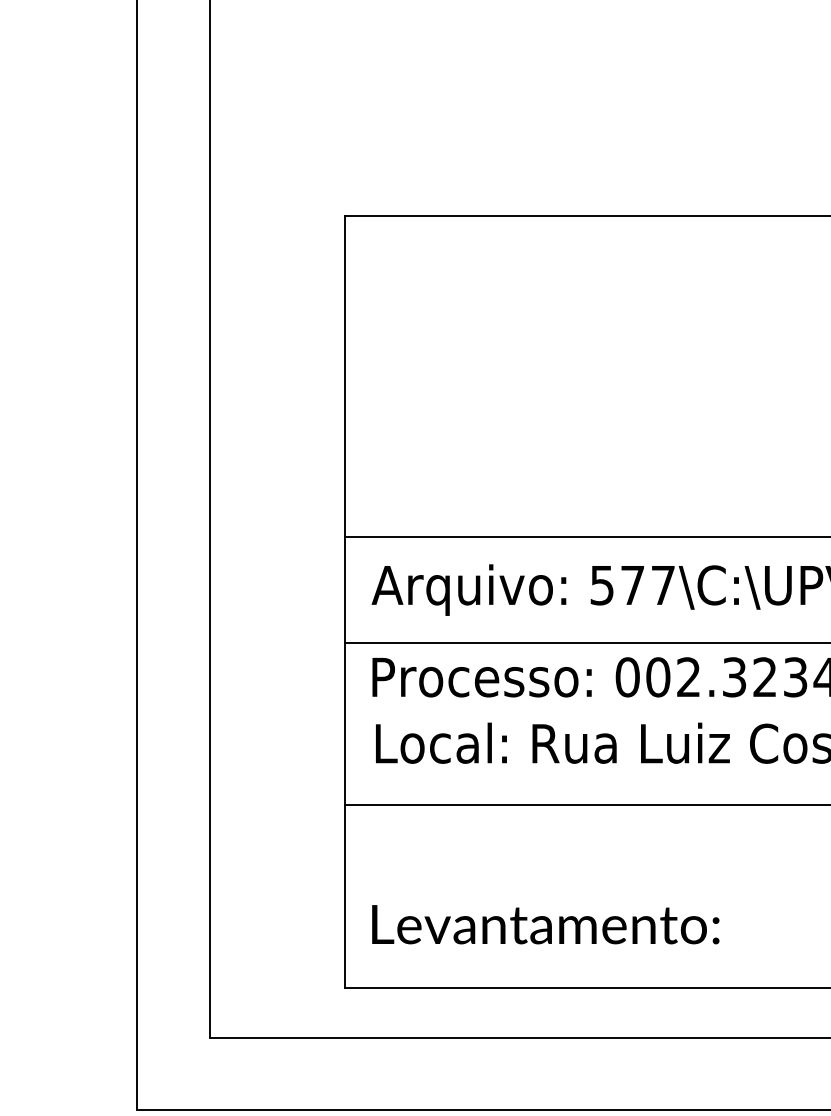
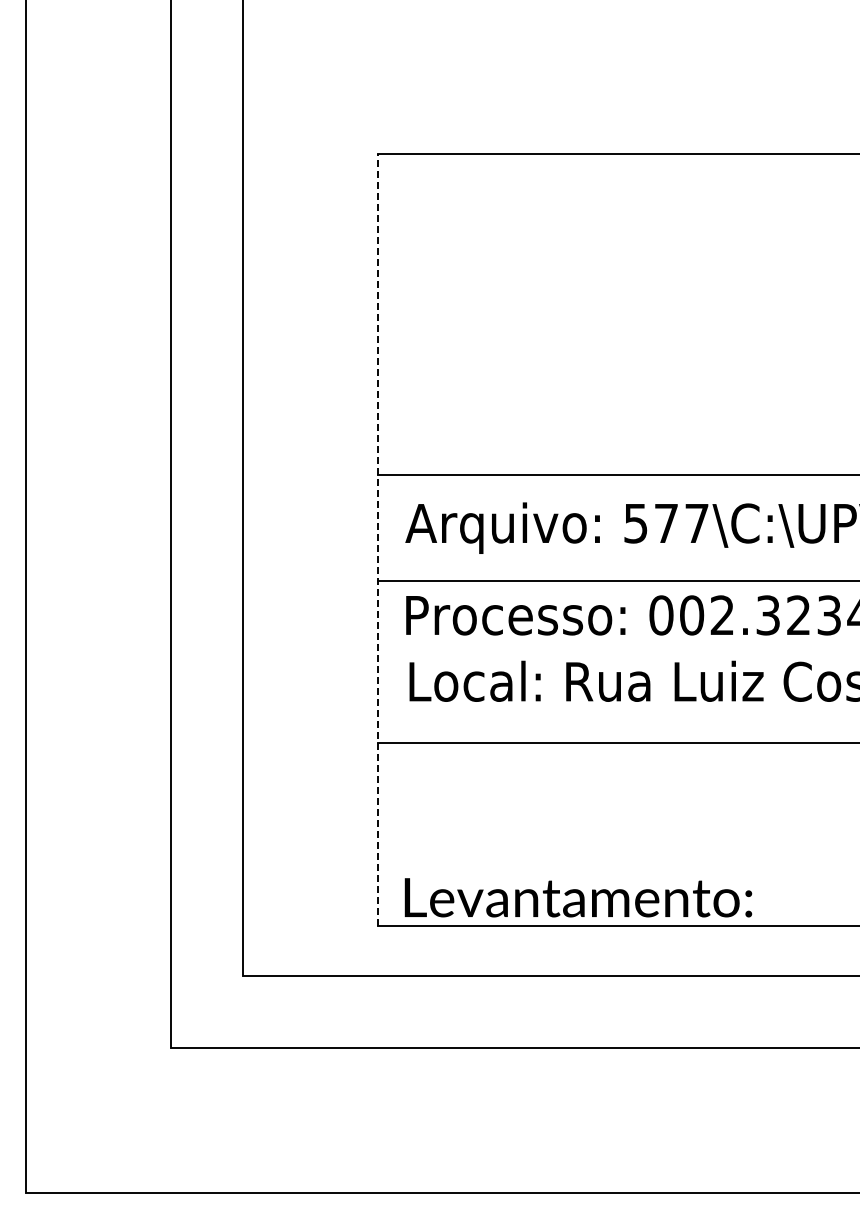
line: (344, 602) -> (378, 540), solid -> dashed
text: (545, 924) -> (578, 897), moved

